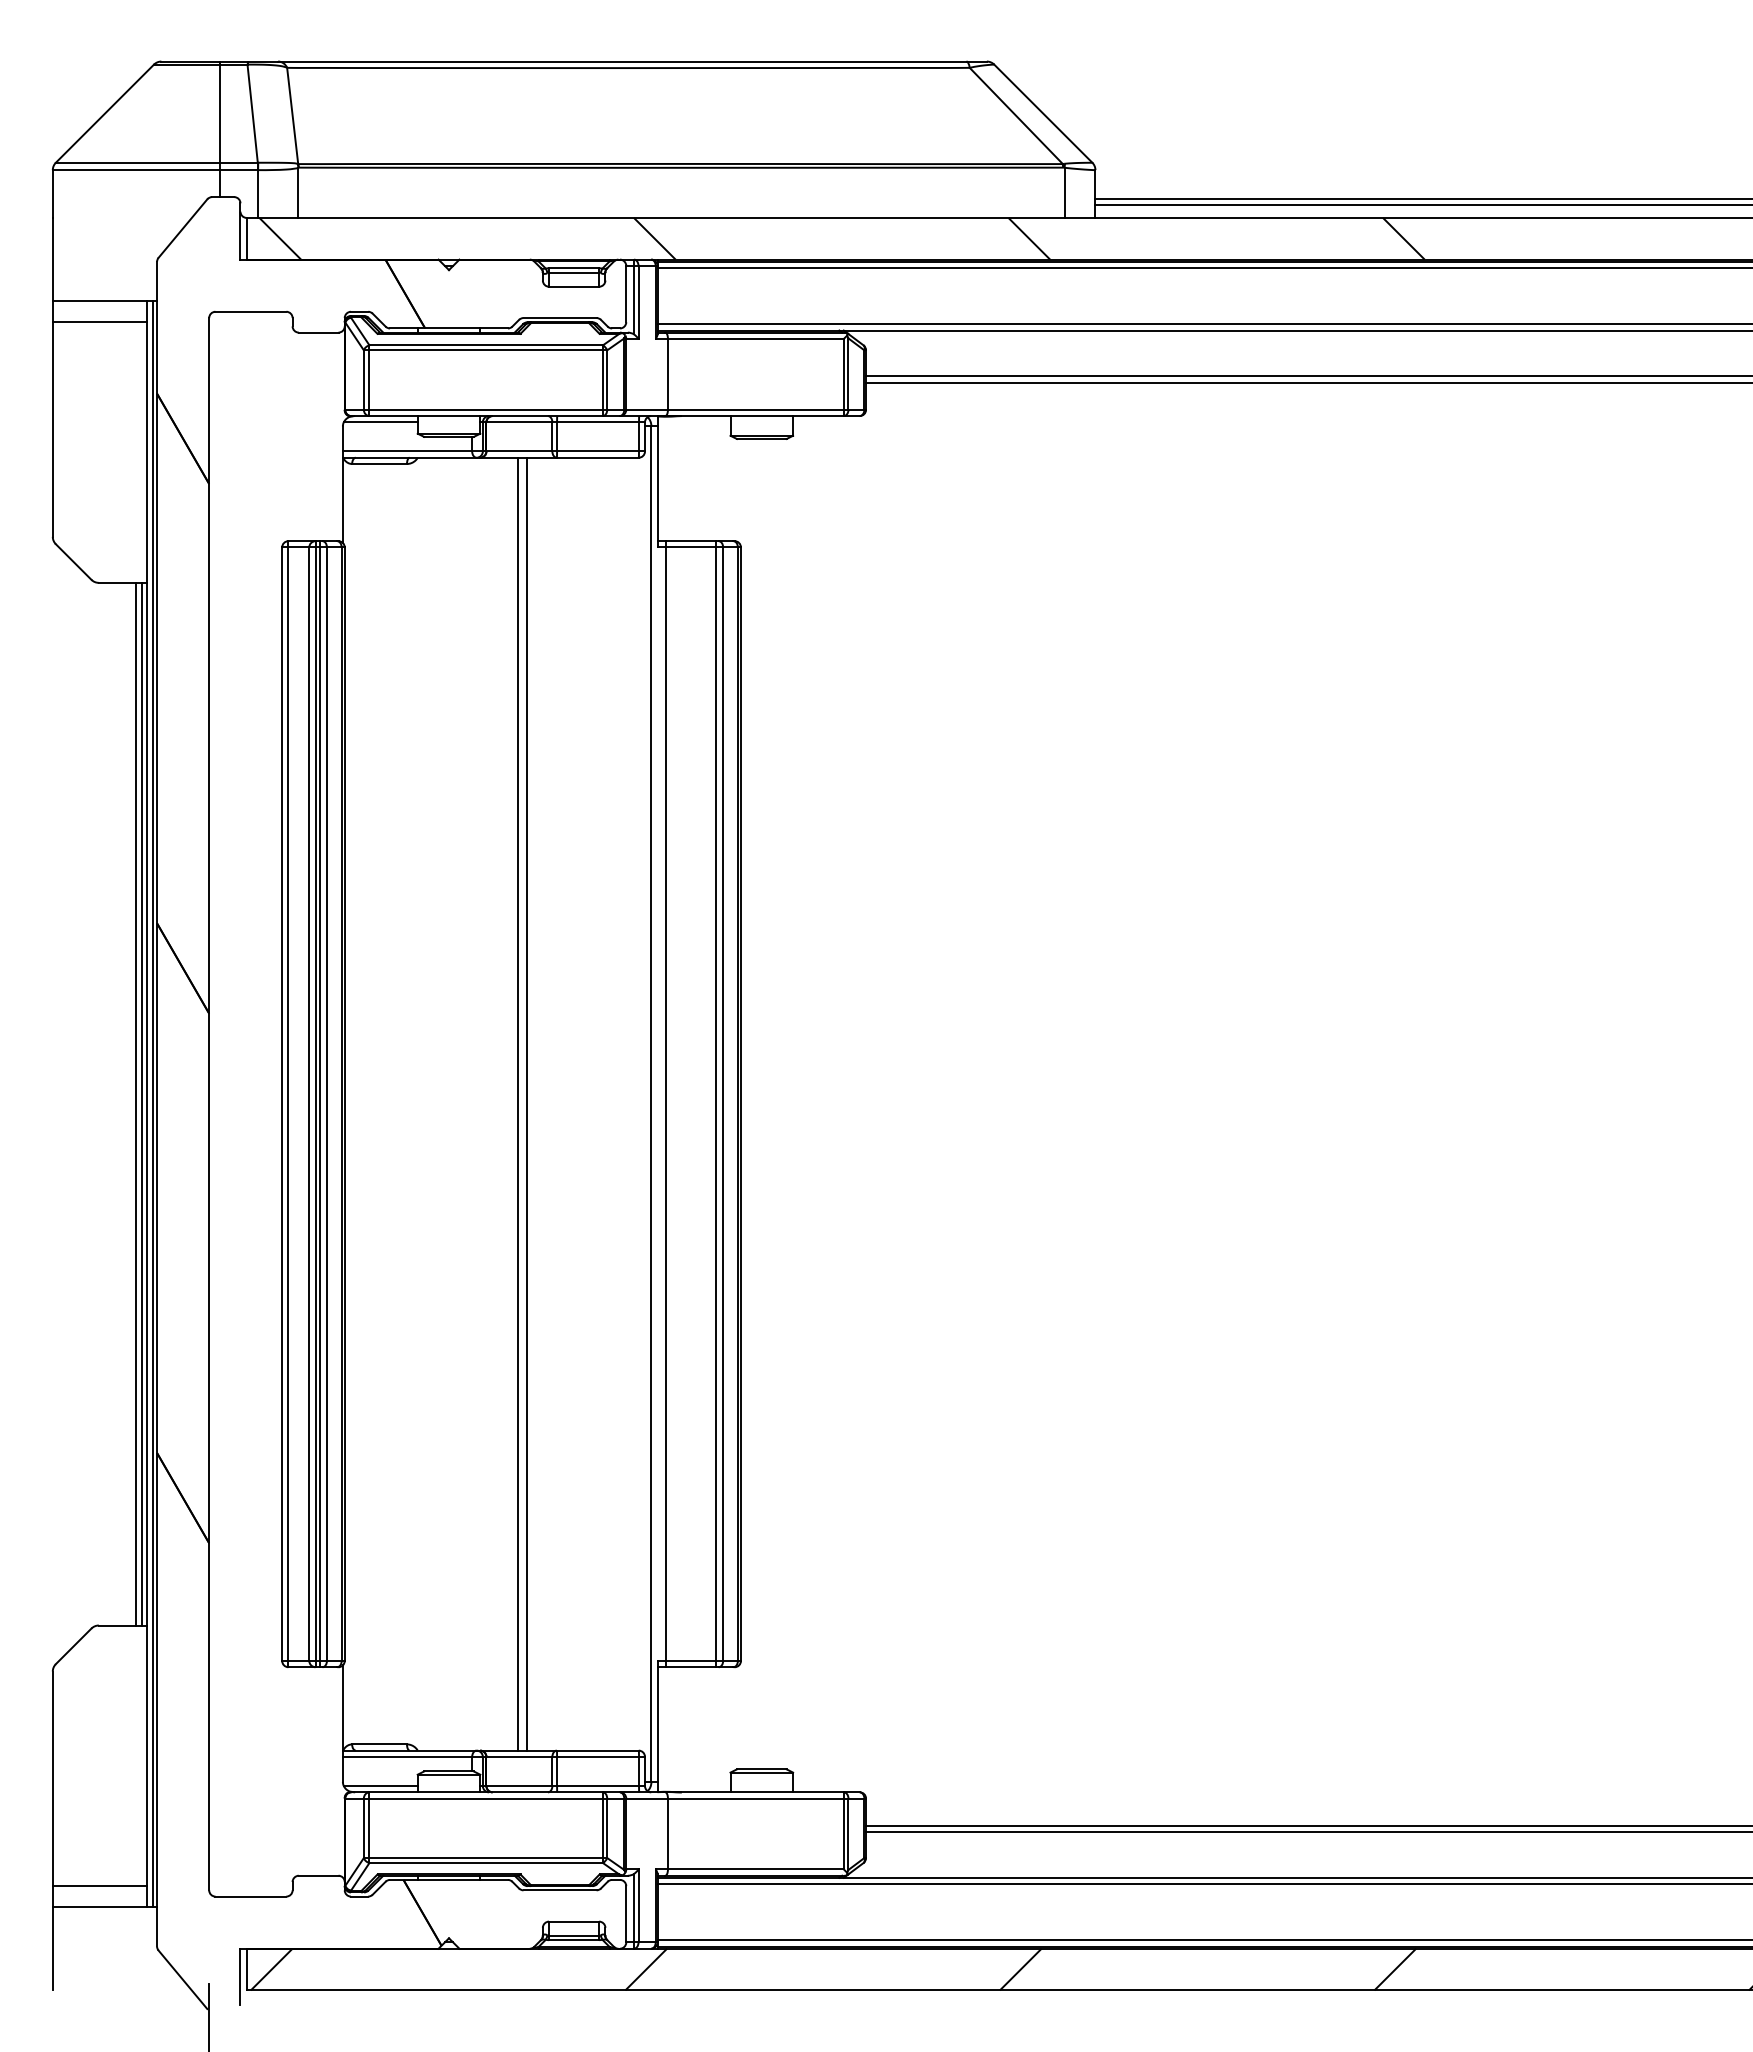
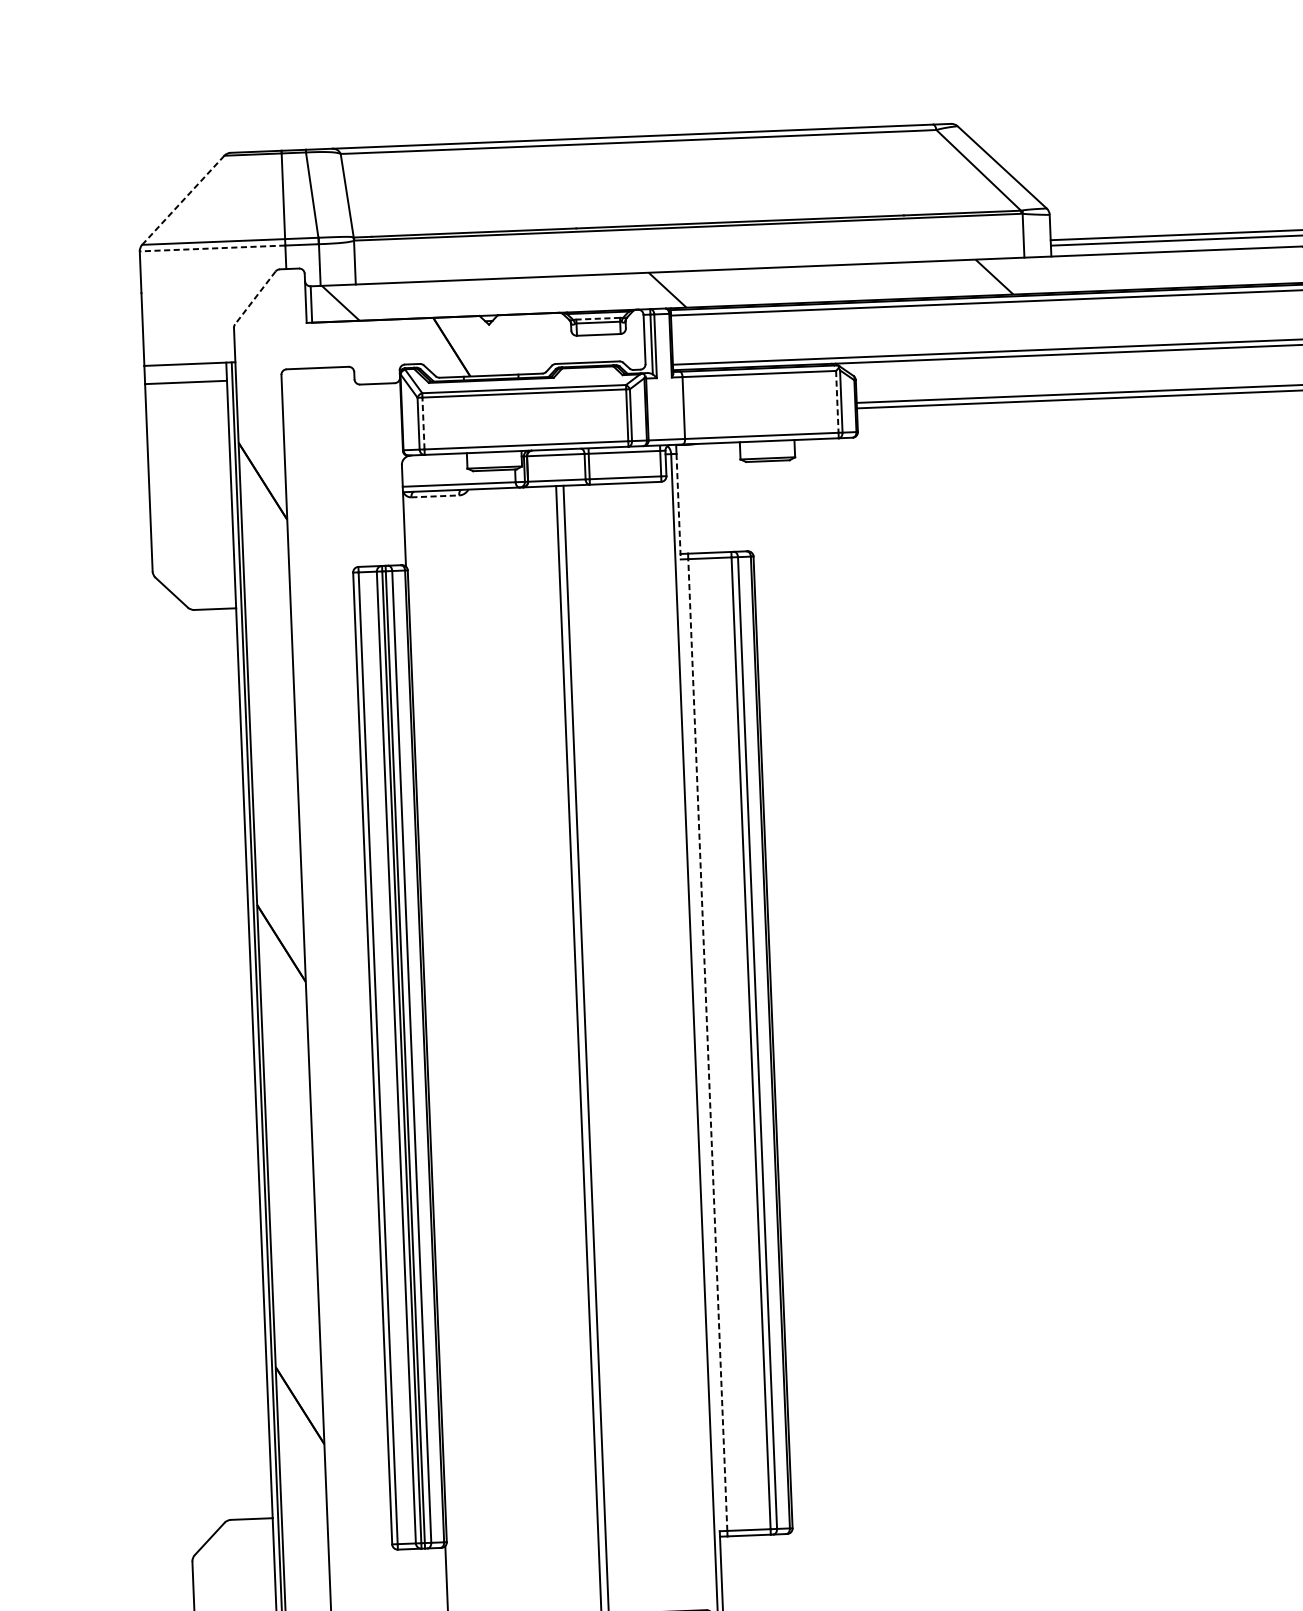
line: (104, 114) -> (182, 201), solid -> dashed
line: (135, 170) -> (211, 248), solid -> dashed
line: (182, 229) -> (255, 298), solid -> dashed
line: (573, 268) -> (597, 318), solid -> dashed
line: (843, 374) -> (836, 402), solid -> dashed
line: (369, 380) -> (423, 423), solid -> dashed
line: (380, 422) -> (434, 460), removed
line: (380, 464) -> (436, 496), solid -> dashed
line: (657, 487) -> (678, 507), solid -> dashed
line: (136, 1103) -> (245, 1063), removed
line: (142, 1103) -> (250, 1062), removed
line: (666, 1104) -> (708, 1045), solid -> dashed

